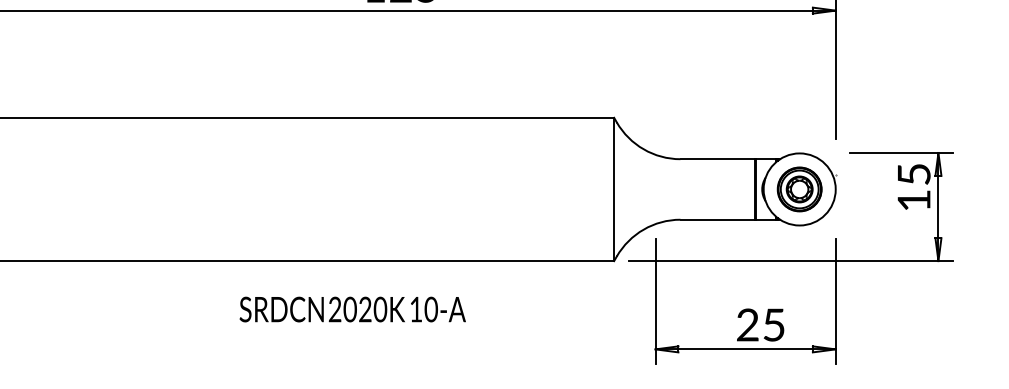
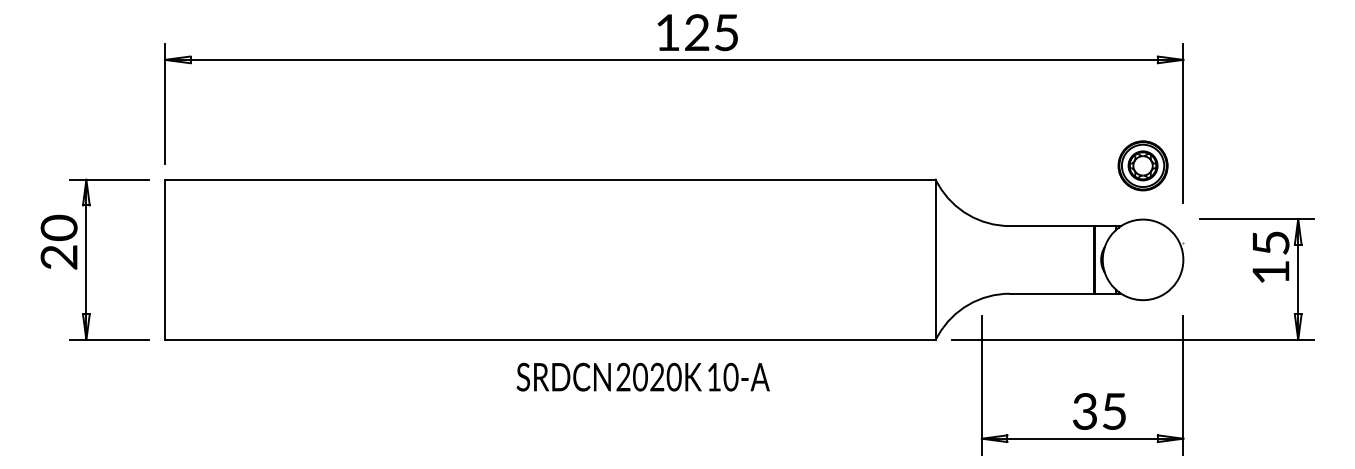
part: (799, 189) -> (1142, 165), moved
text: (352, 308) -> (642, 376), moved
text: (747, 325) -> (1084, 411), 25 -> 35

